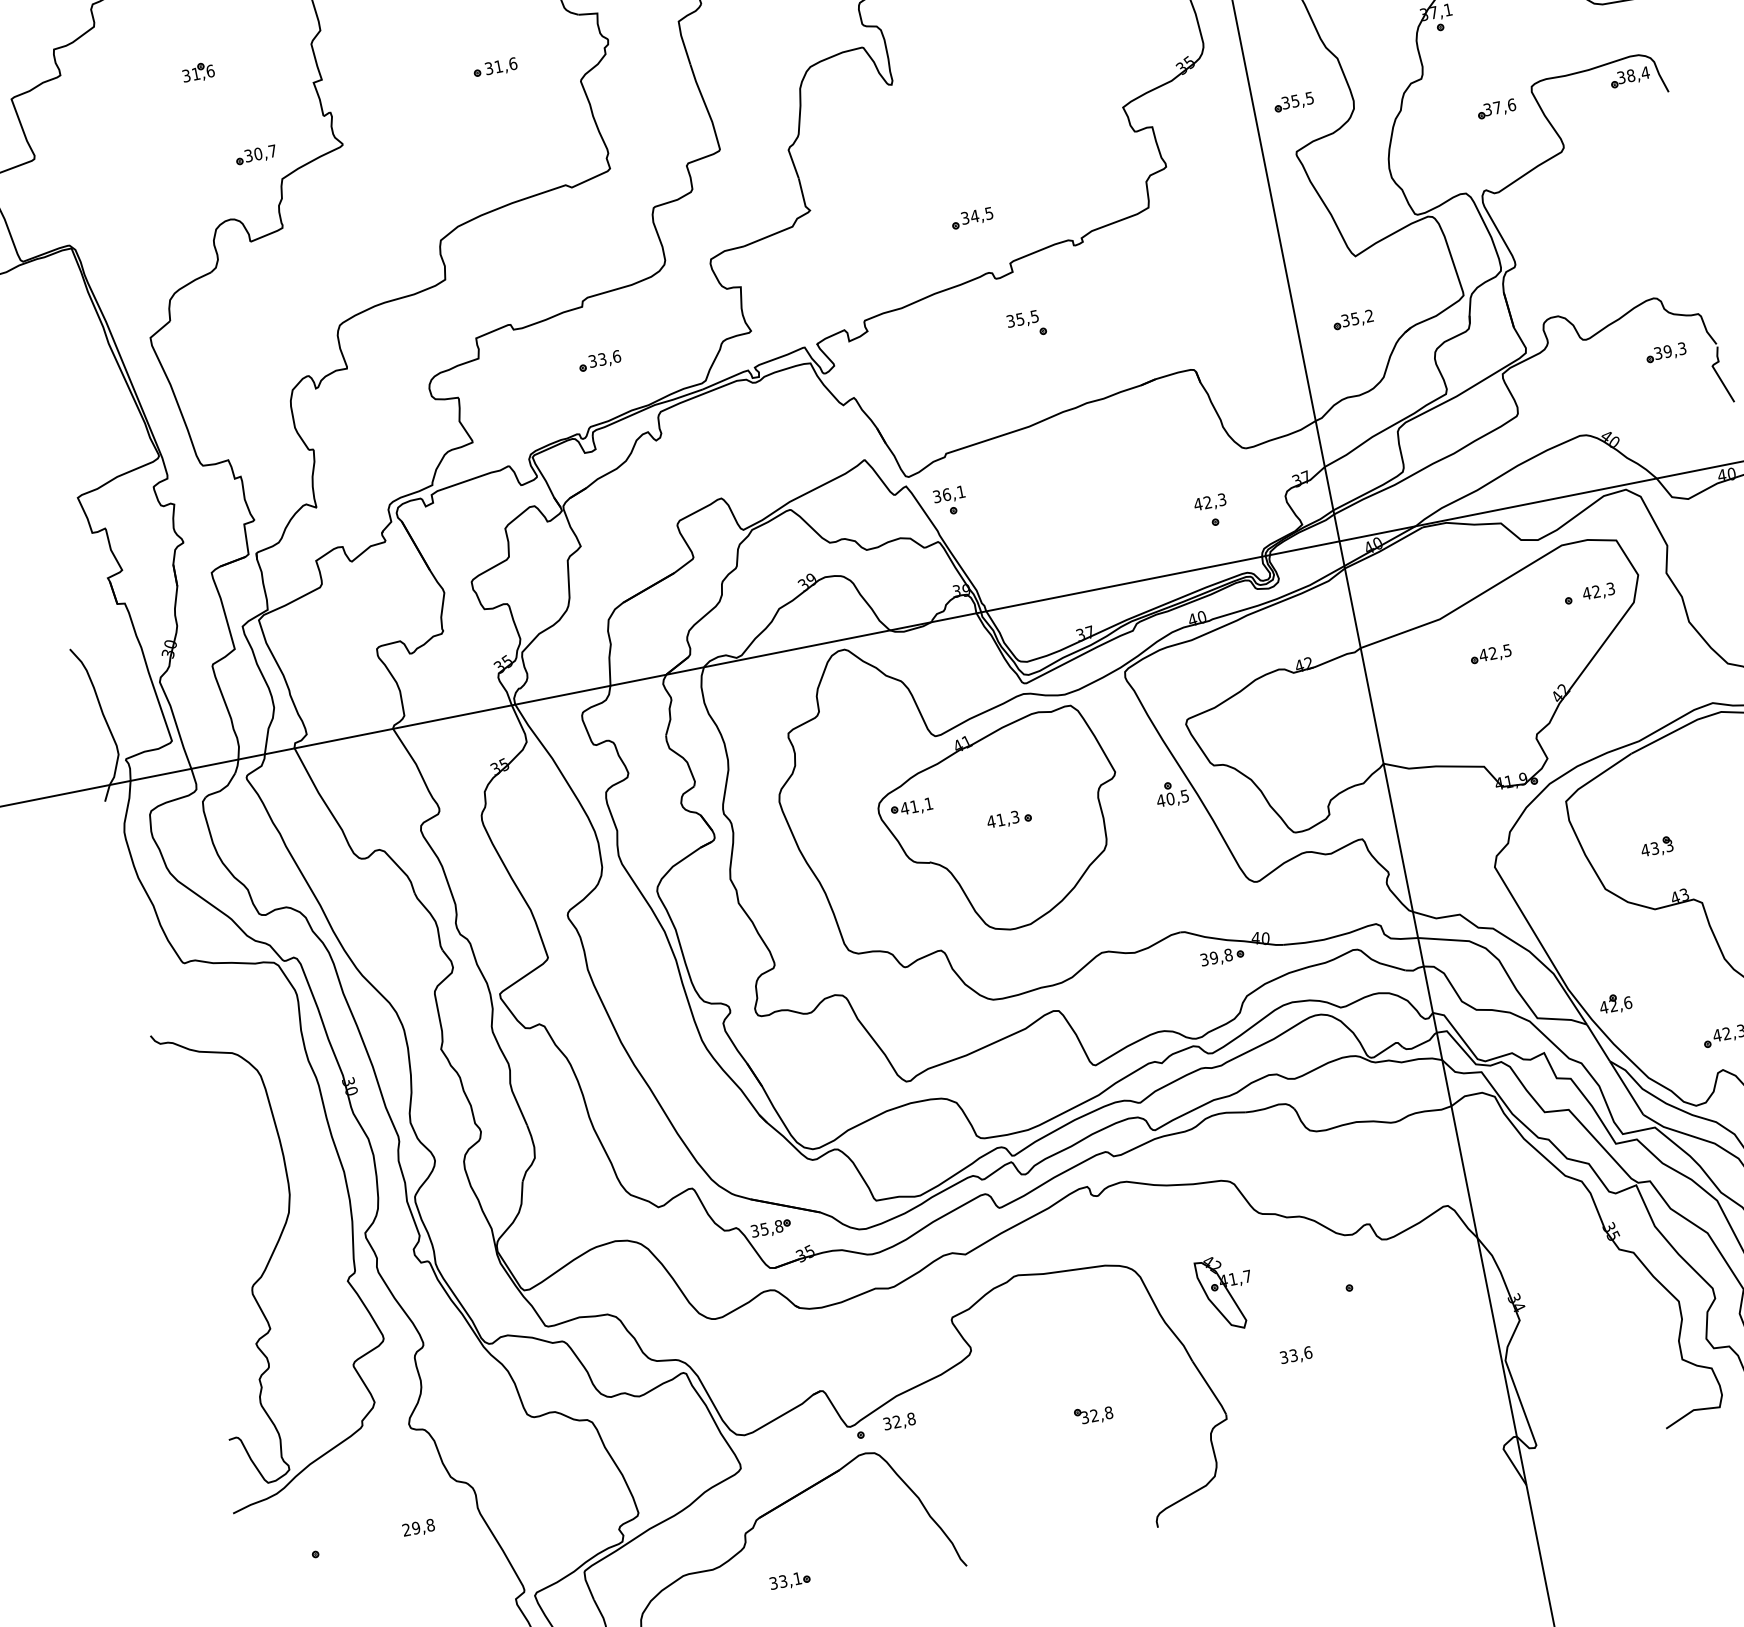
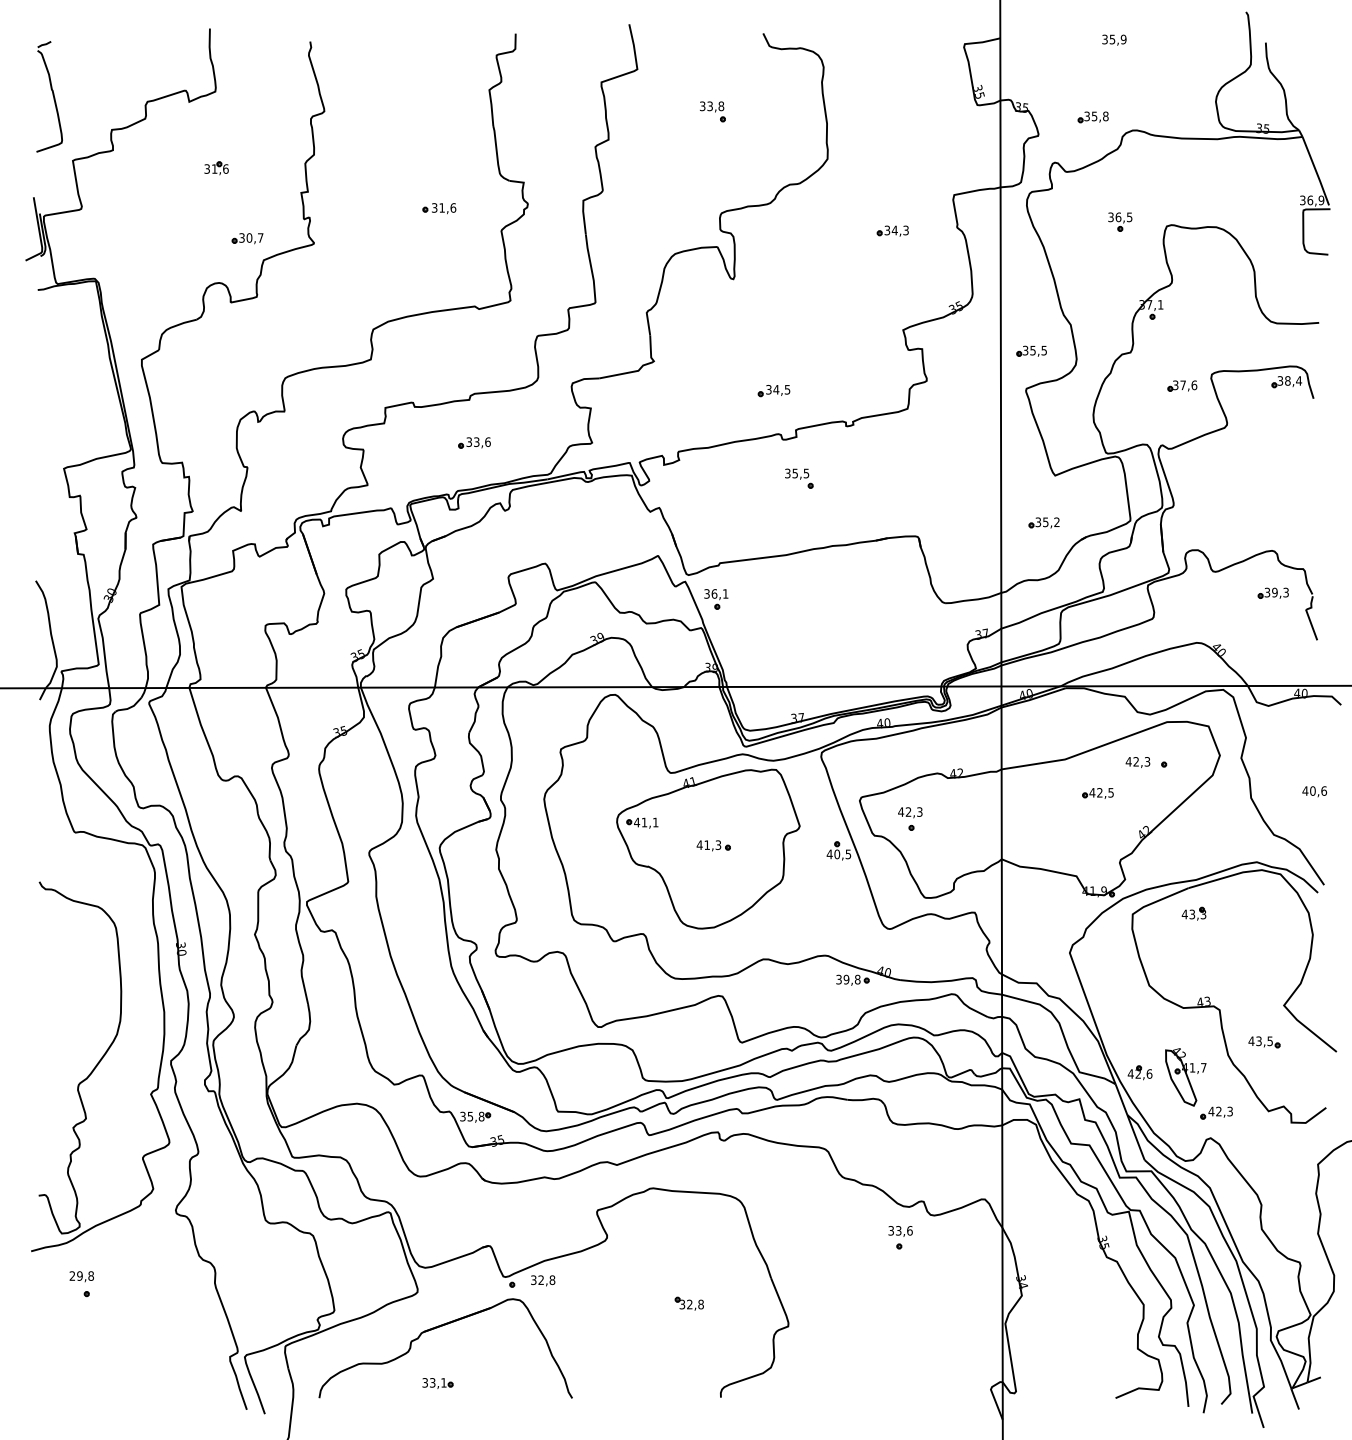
part: (1211, 510) -> (910, 818), moved
text: (1598, 592) -> (1137, 762), moved
part: (1656, 846) -> (1193, 913), moved
part: (1226, 1293) -> (1185, 1077), moved
text: (1296, 1356) -> (900, 1231), moved
text: (418, 1528) -> (81, 1276), moved

